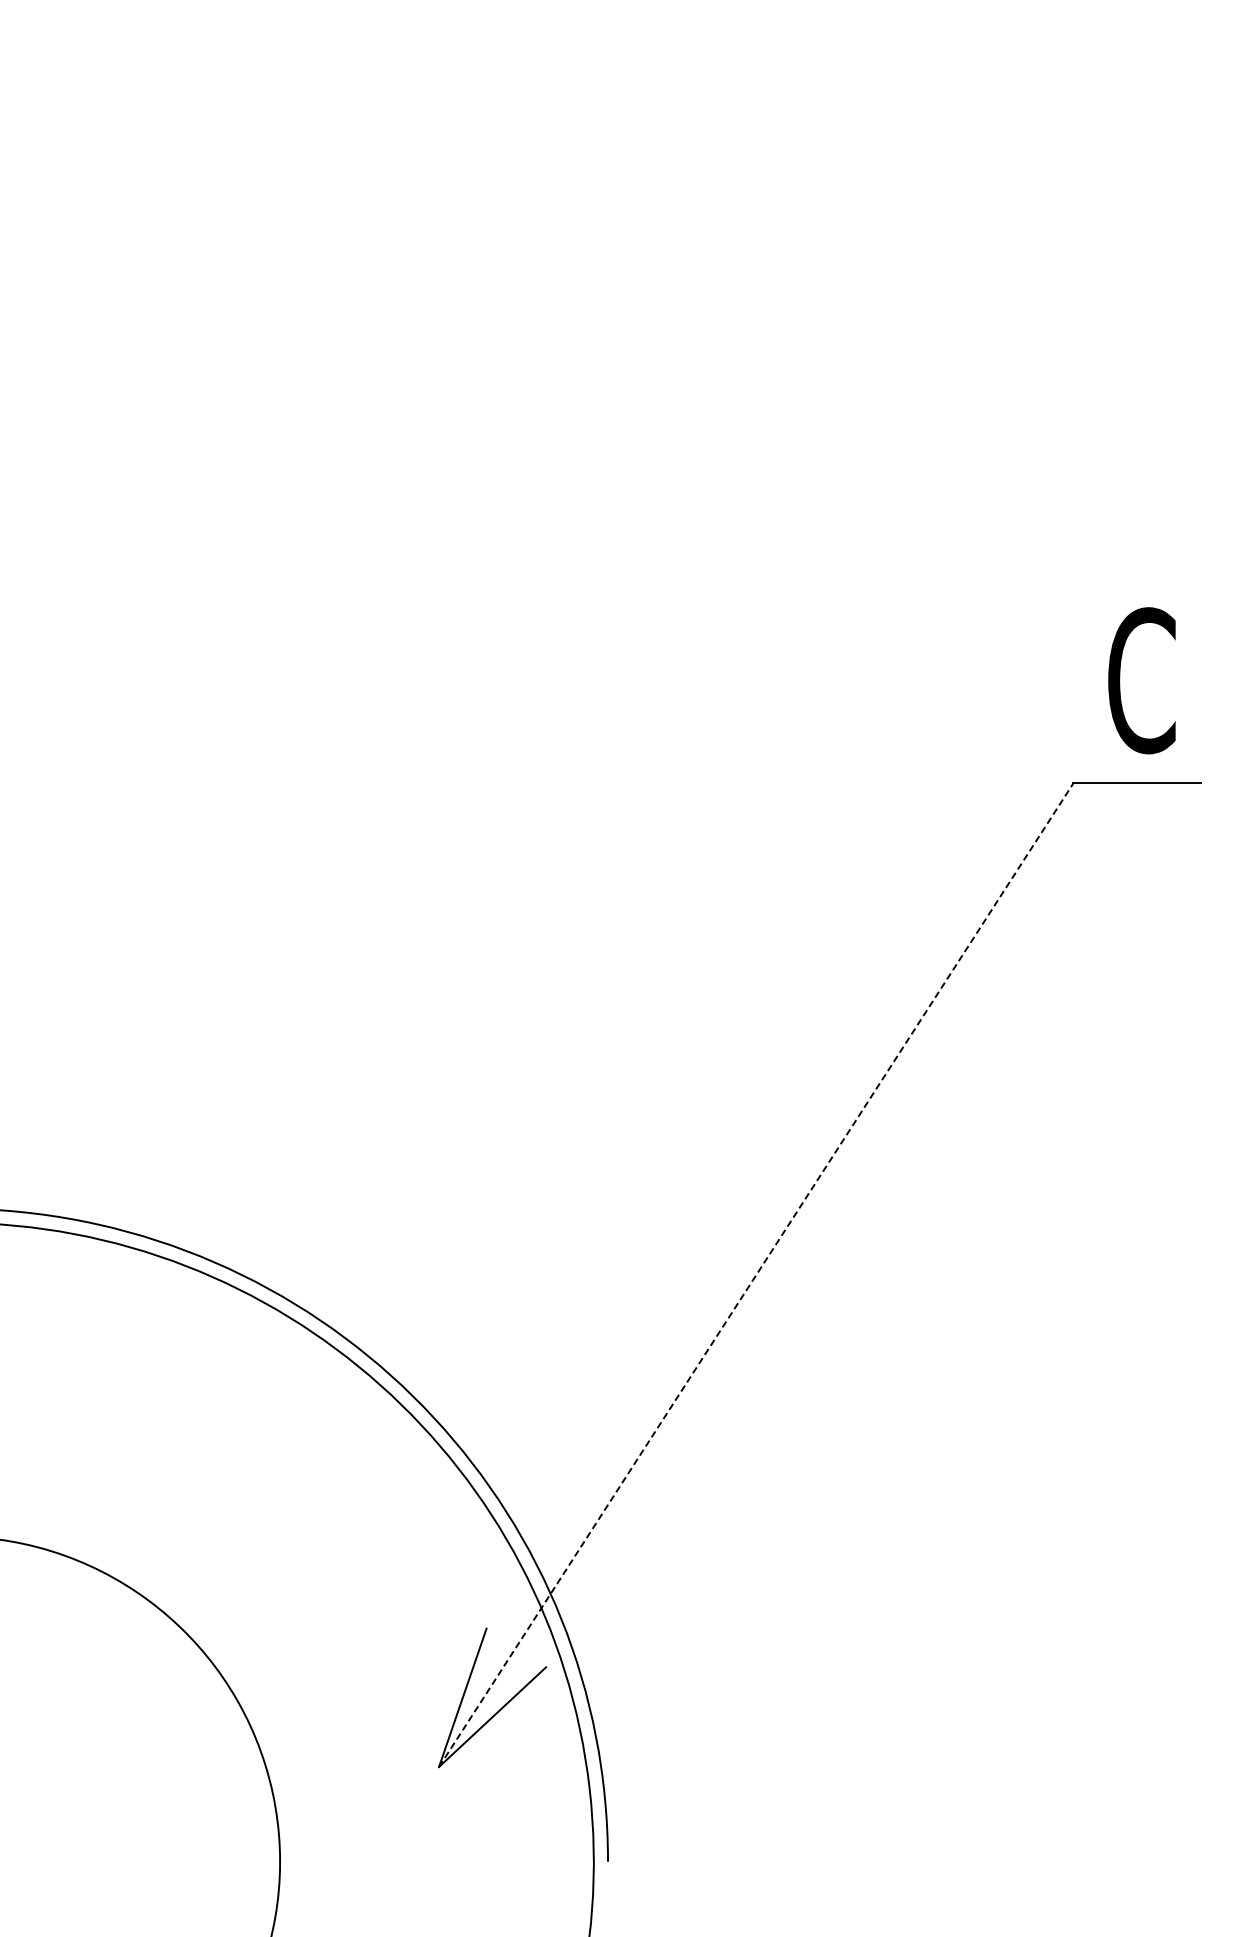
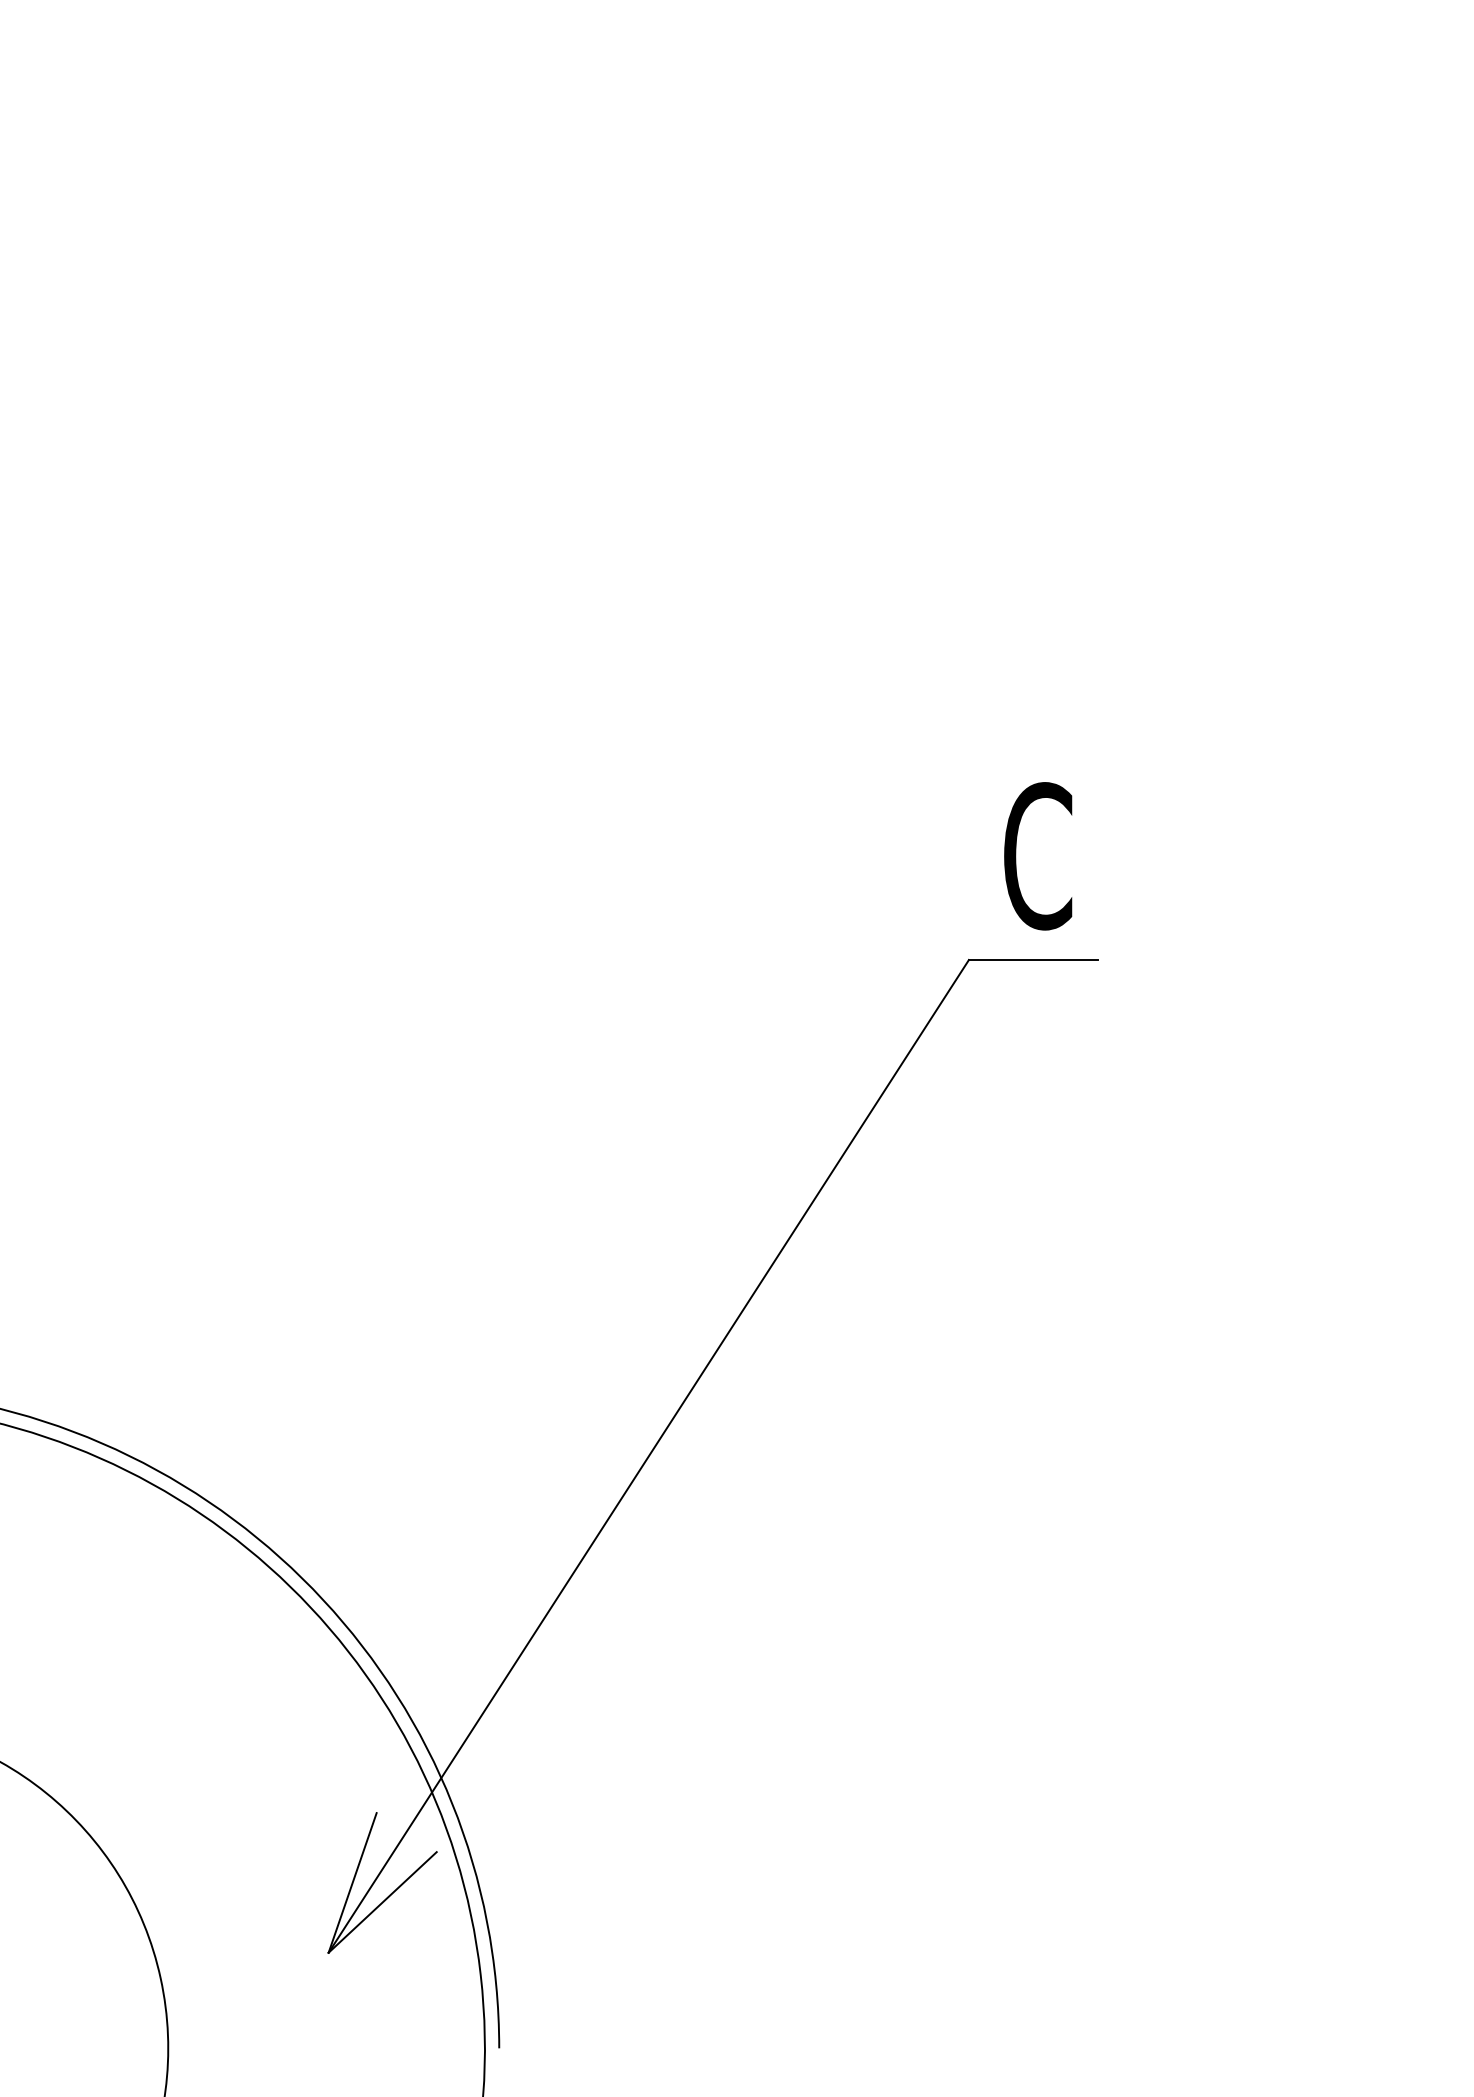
line: (755, 1275) -> (648, 1456), dashed -> solid

